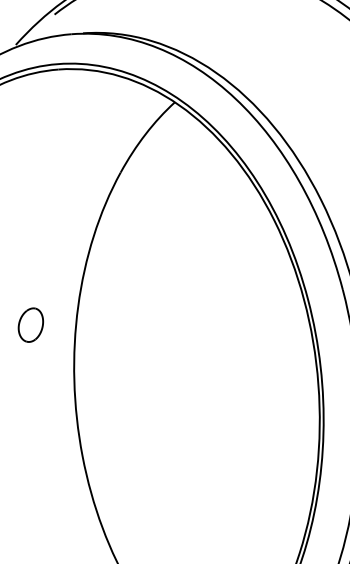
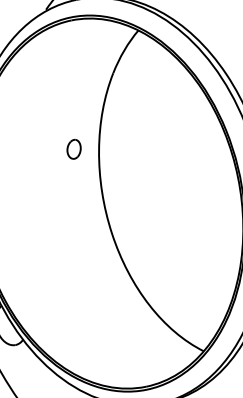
part: (29, 325) -> (73, 149), moved

